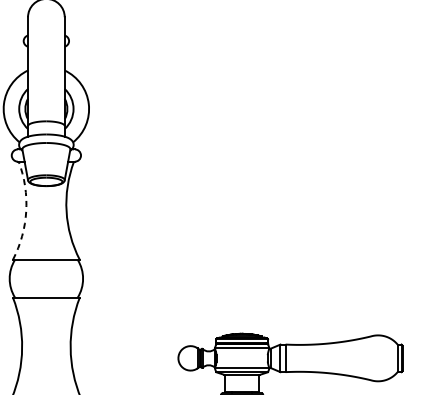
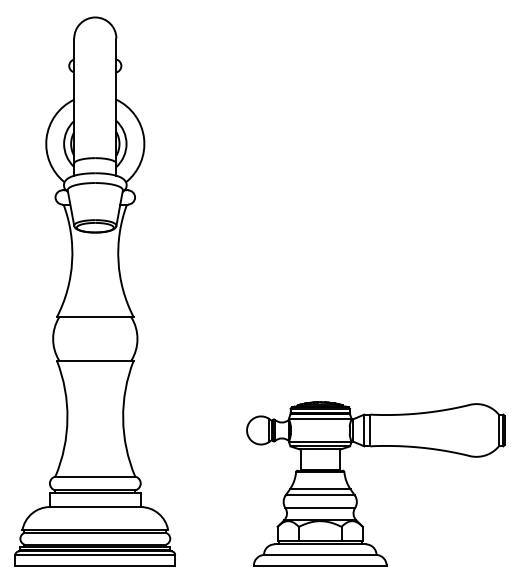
arc: (26, 211) -> (72, 261), dashed -> solid

